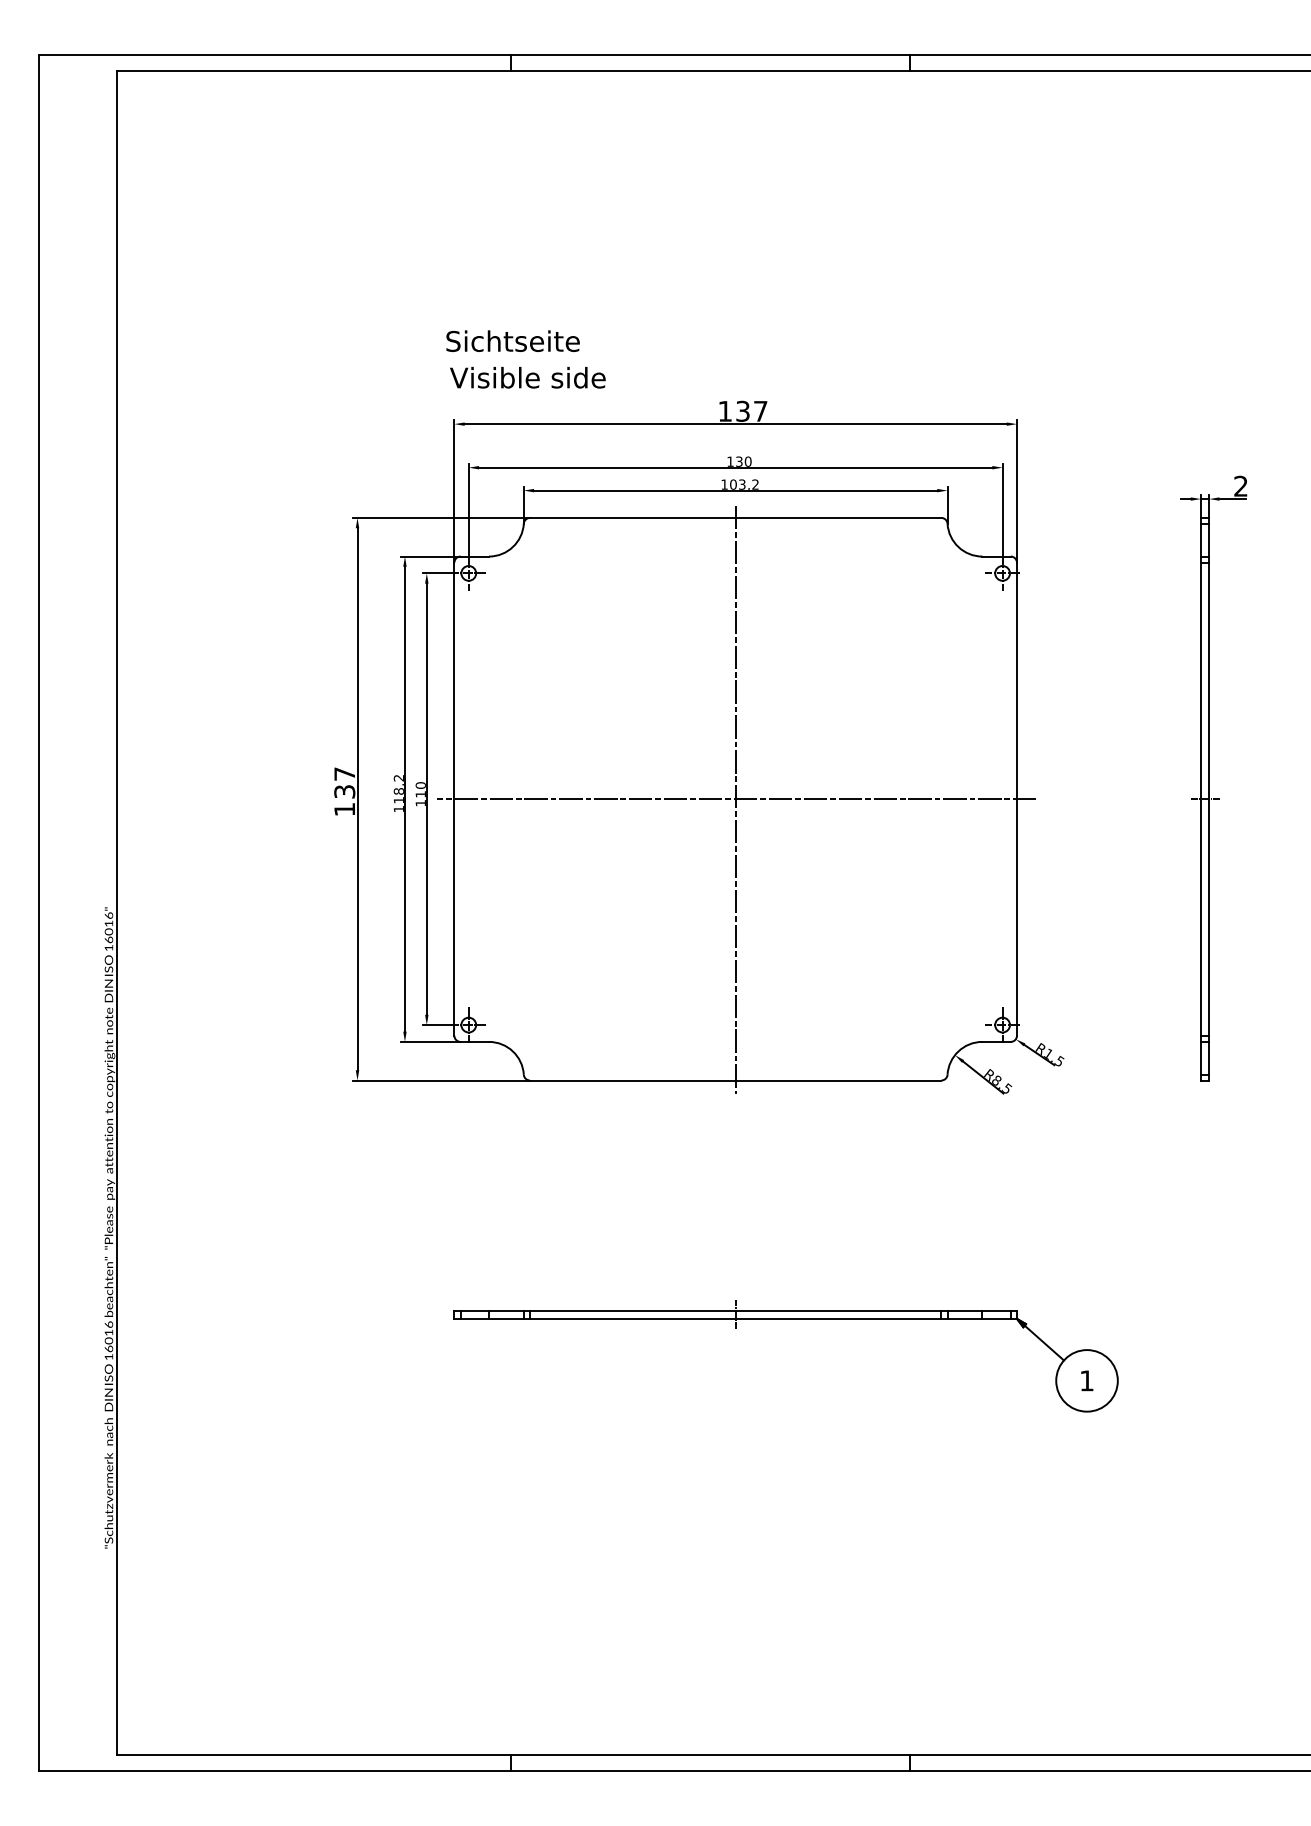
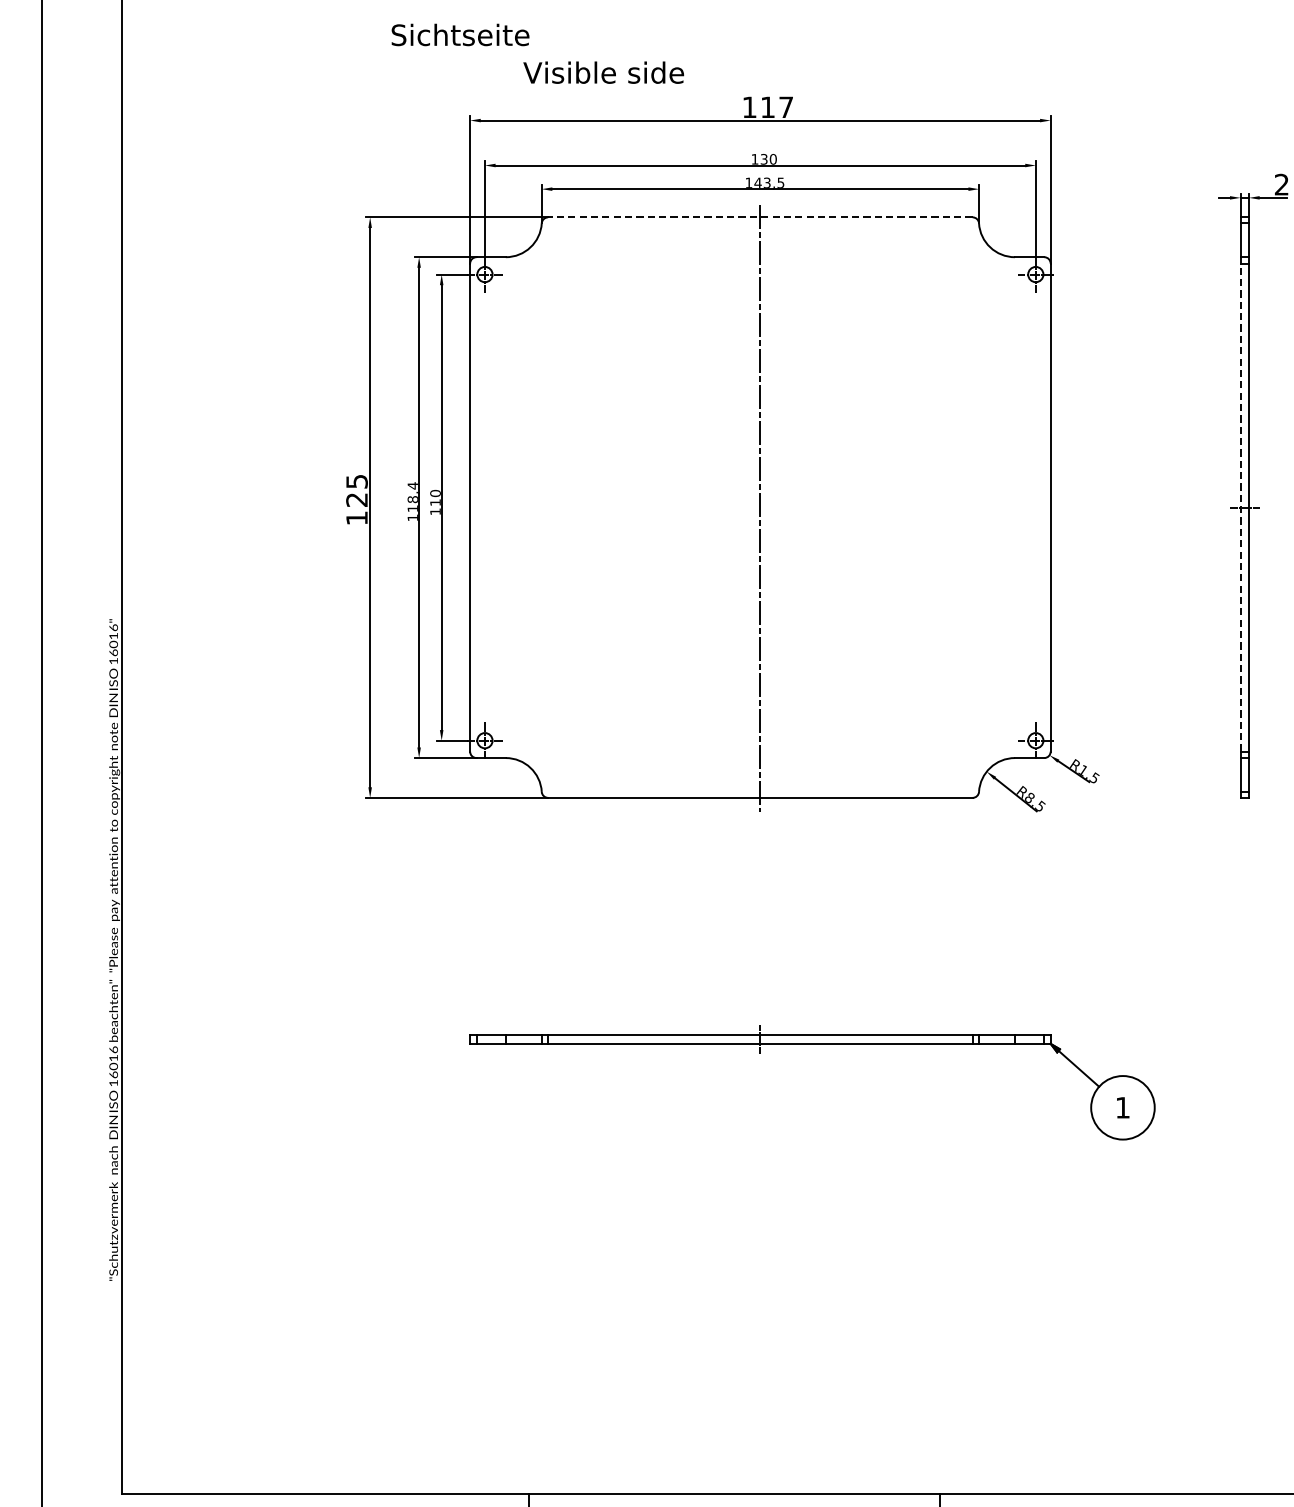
text: (512, 340) -> (459, 34), moved
text: (527, 377) -> (603, 72), moved
text: (742, 410) -> (767, 106), 137 -> 117
text: (743, 484) -> (768, 182), 103,2 -> 143,5
line: (735, 517) -> (760, 216), solid -> dashed
text: (398, 777) -> (412, 485), 118,2 -> 118,4
text: (344, 782) -> (356, 490), 137 -> 125
line: (736, 799) -> (761, 507), removed
line: (1201, 799) -> (1241, 507), solid -> dashed

